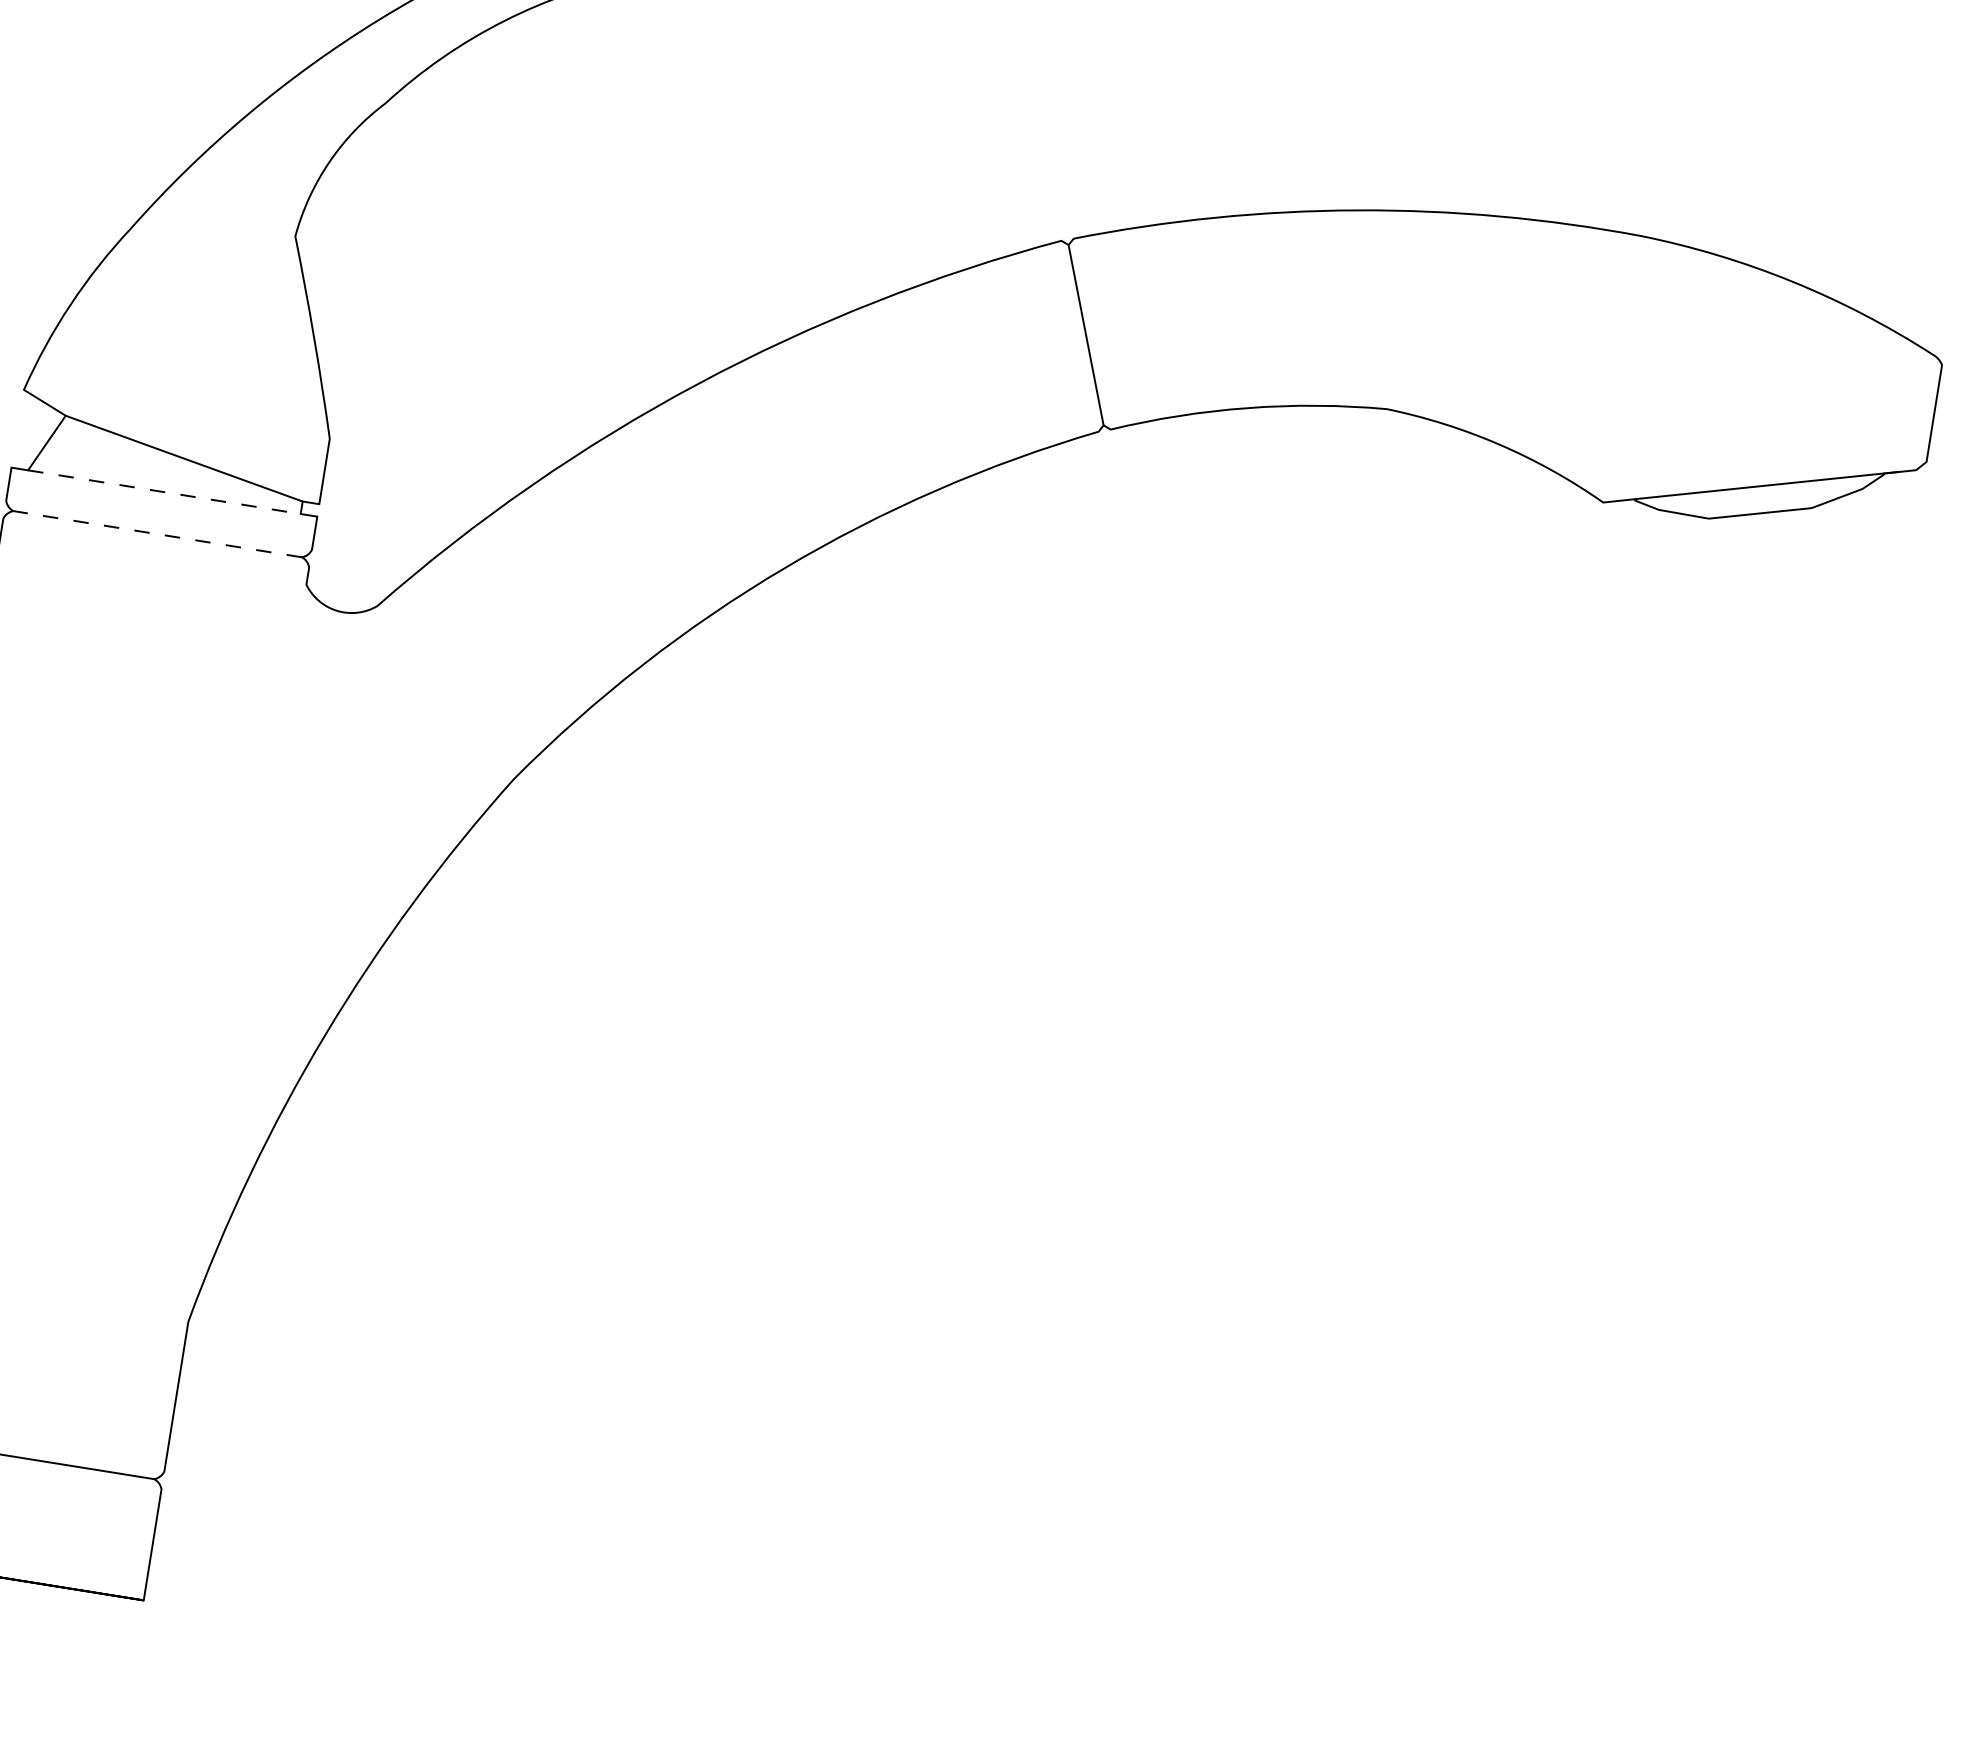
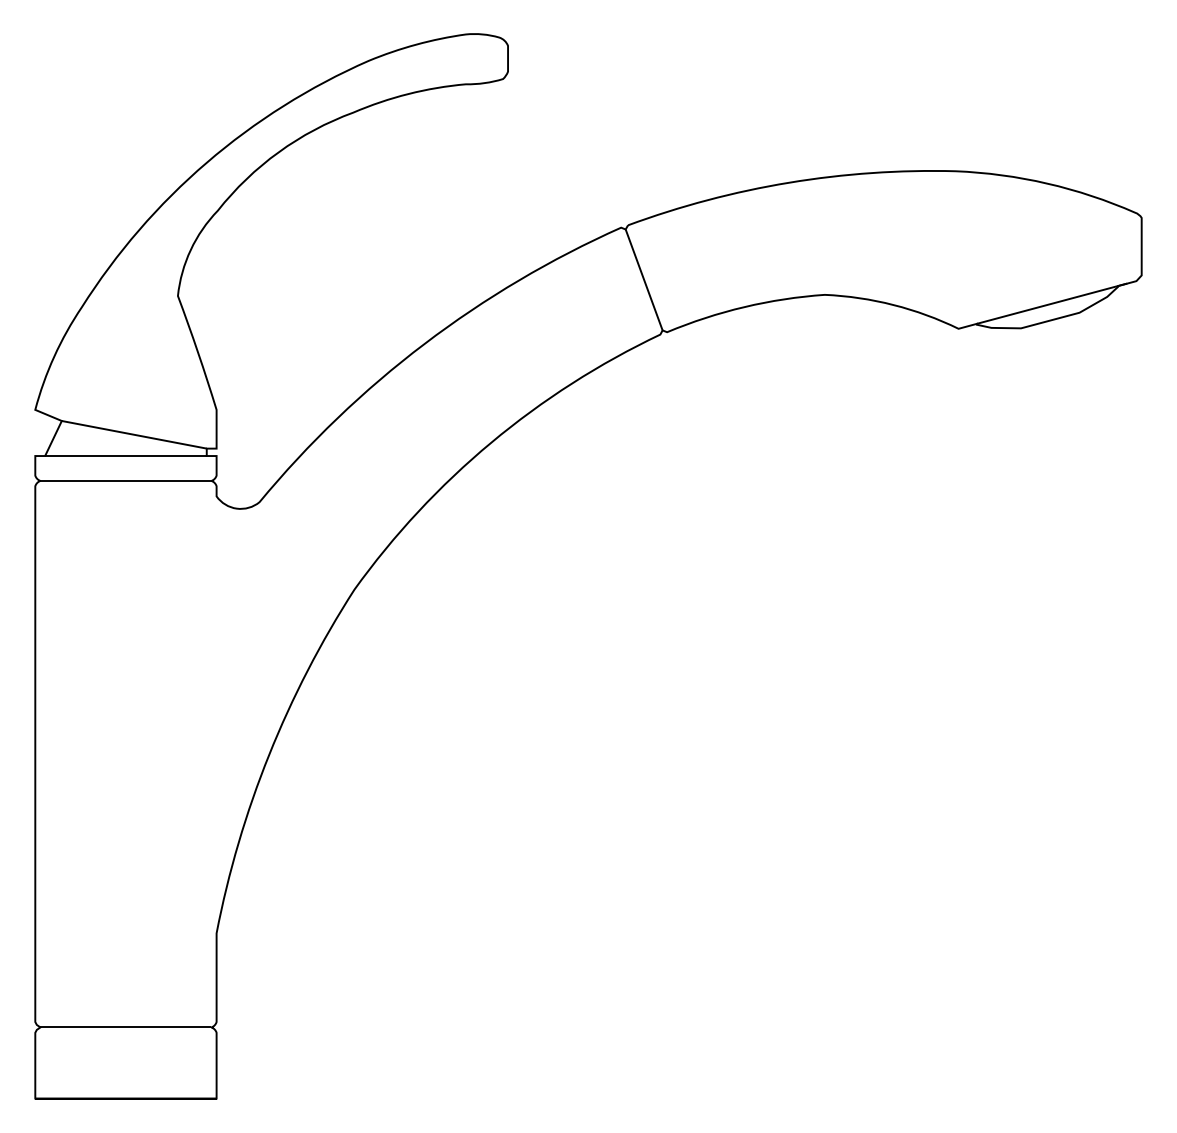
line: (163, 492) -> (125, 456), dashed -> solid
line: (157, 533) -> (125, 480), dashed -> solid

